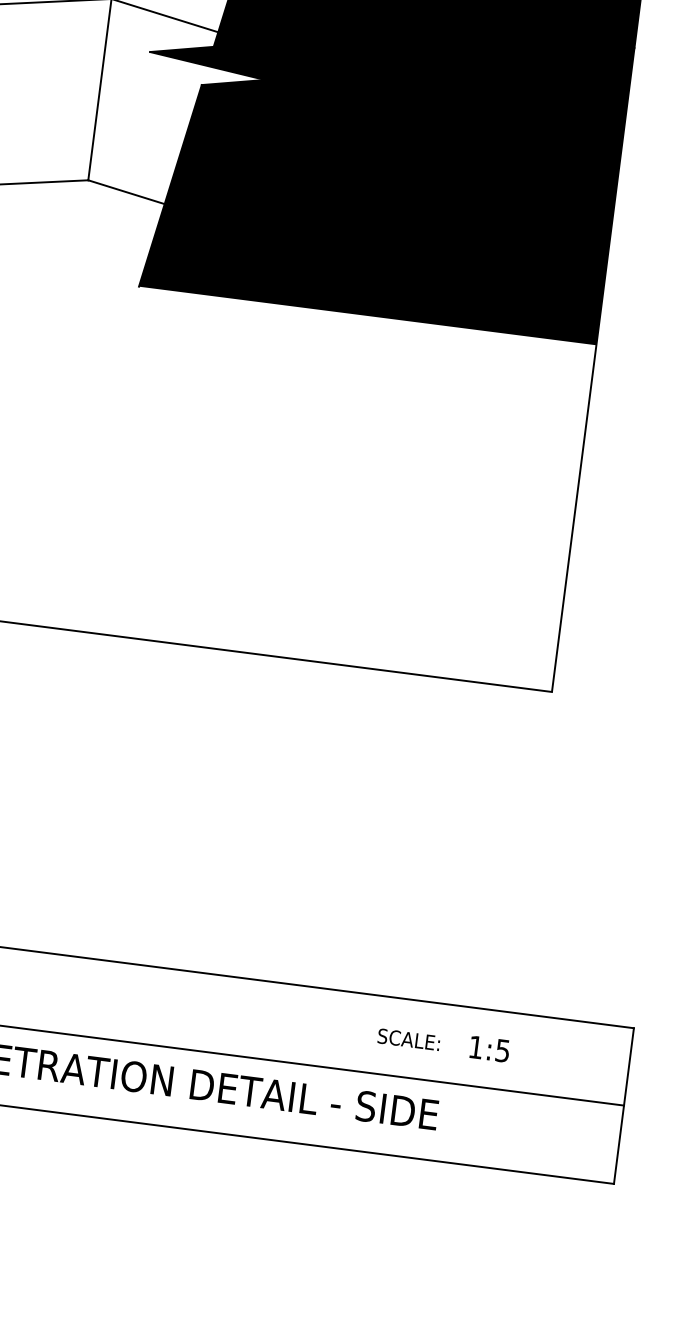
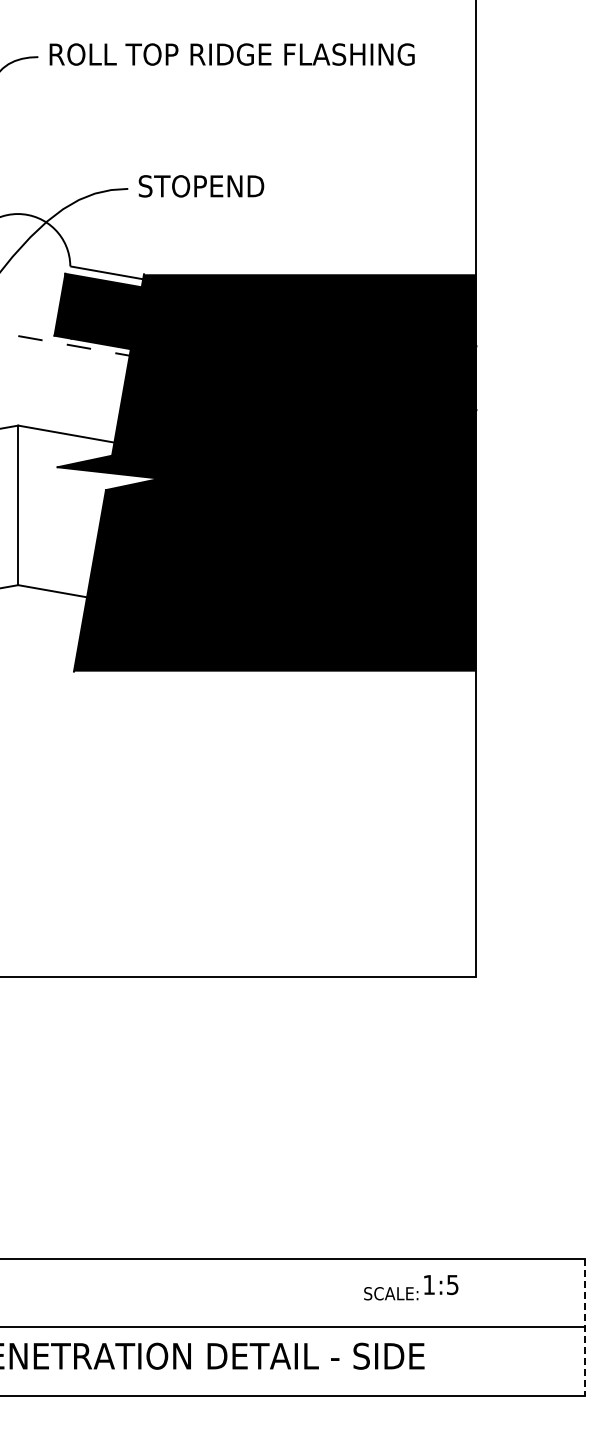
text: (489, 1049) -> (441, 1285), moved
line: (623, 1106) -> (584, 1327), solid -> dashed

